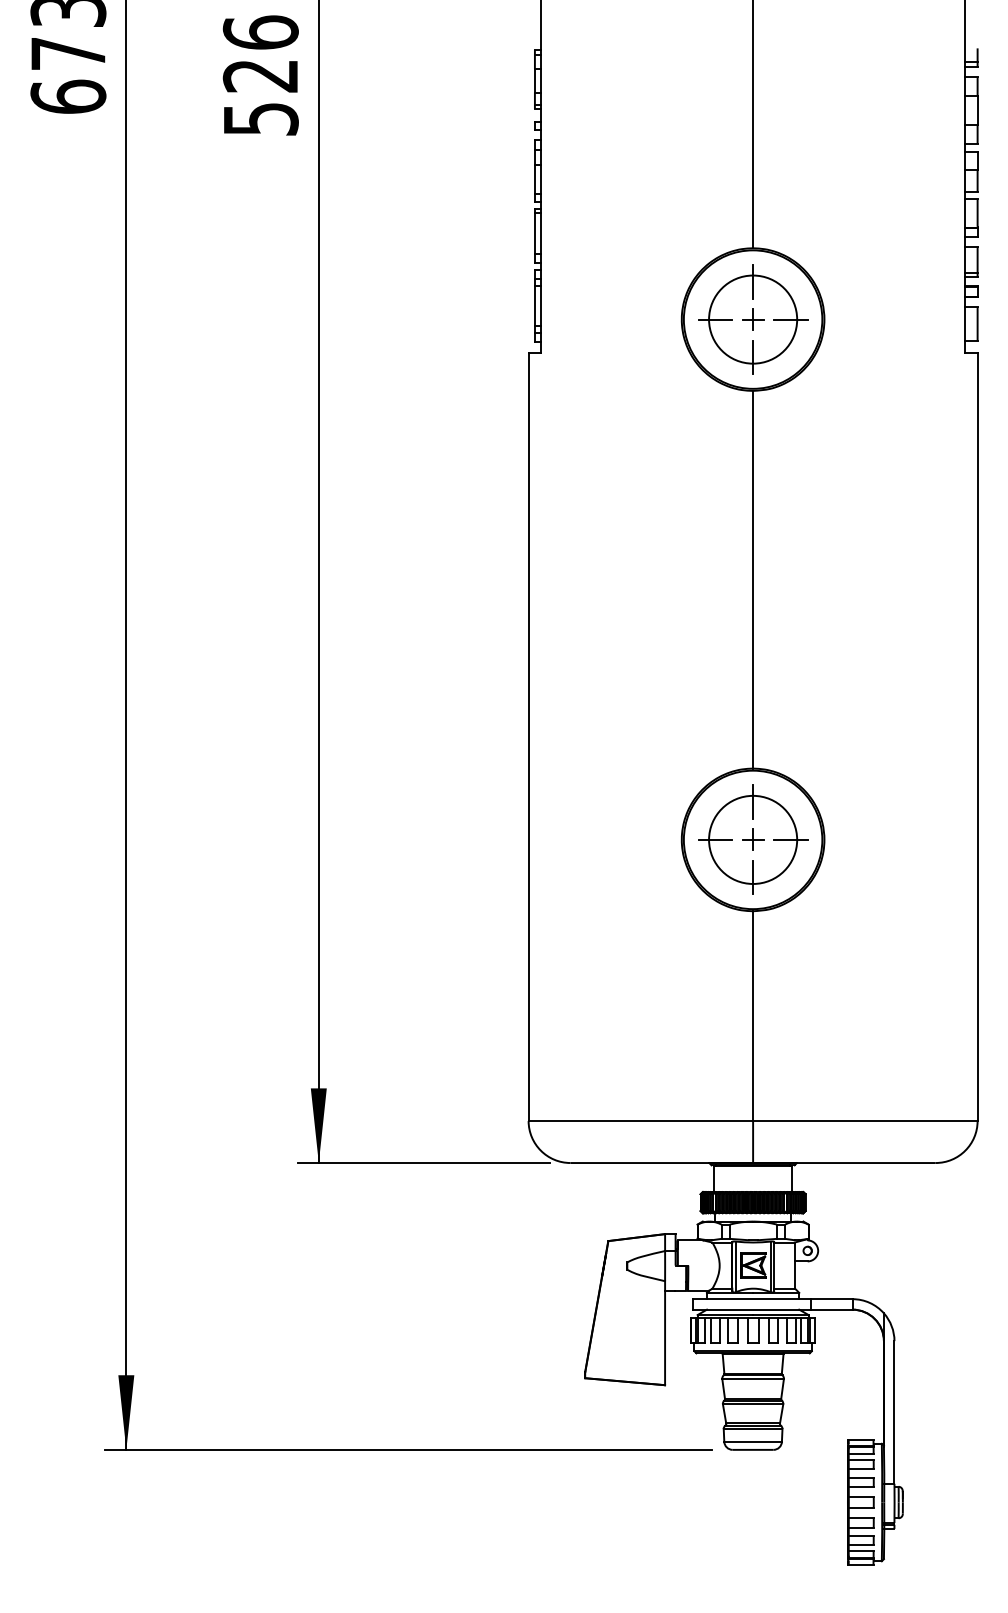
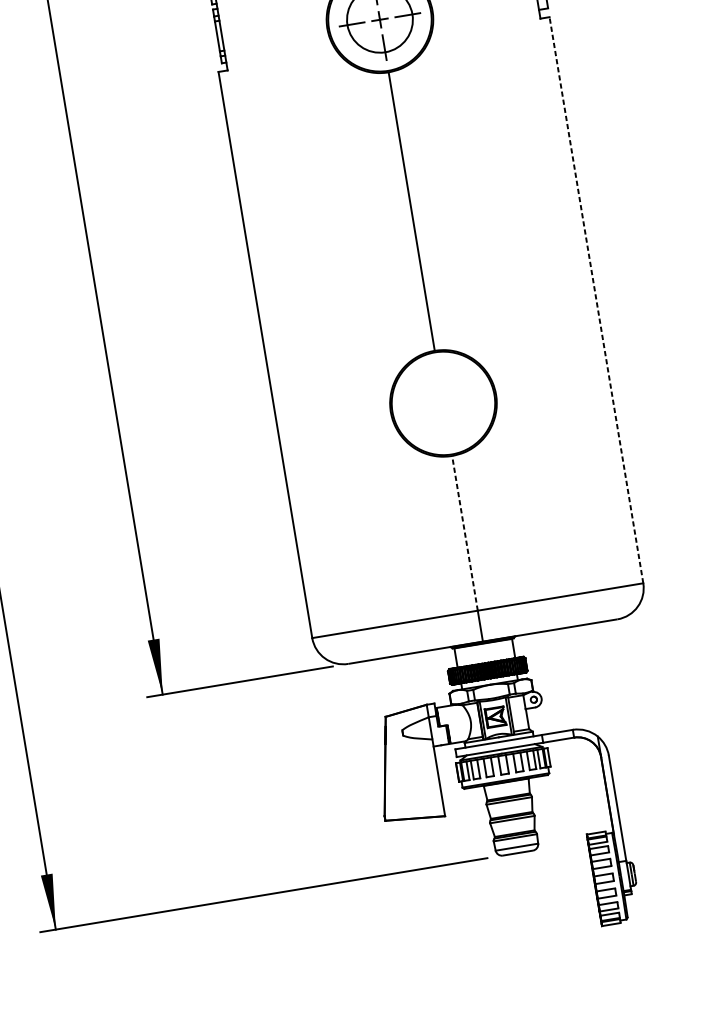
line: (977, 737) -> (596, 300), solid -> dashed
part: (753, 839) -> (443, 403), removed
line: (753, 1016) -> (465, 533), solid -> dashed

